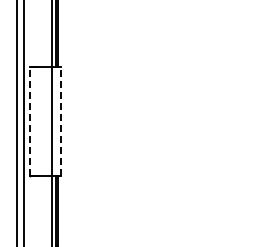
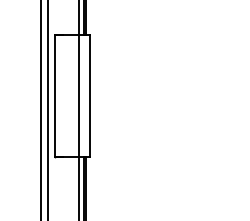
line: (29, 120) -> (54, 95), dashed -> solid
line: (60, 120) -> (88, 95), dashed -> solid

